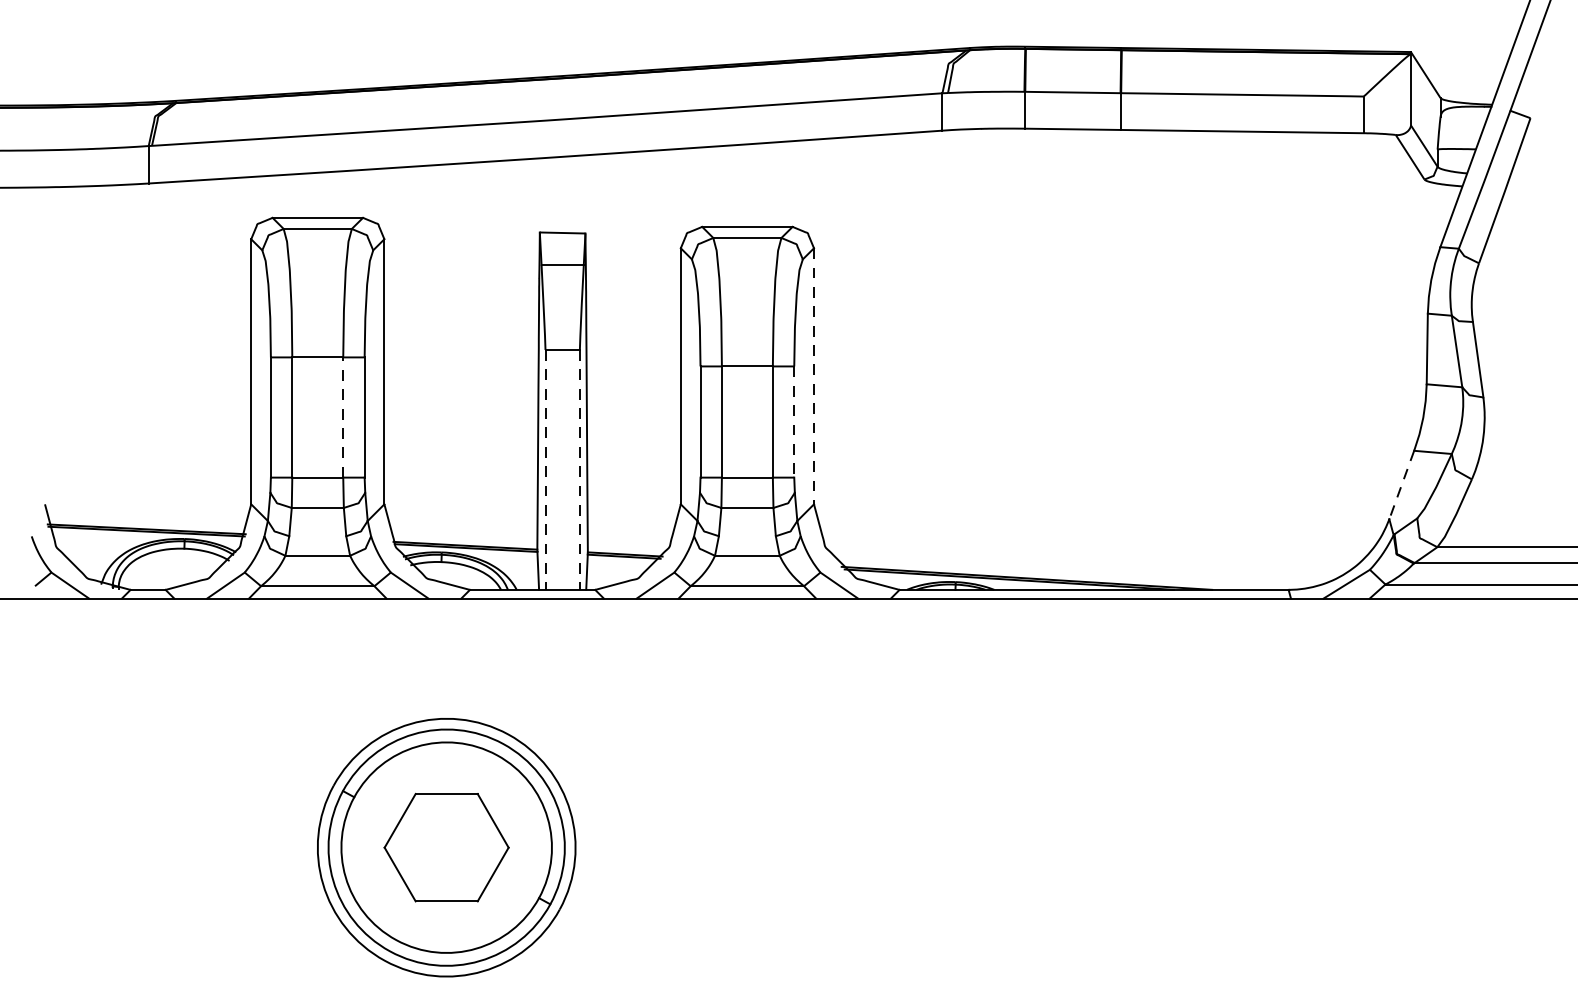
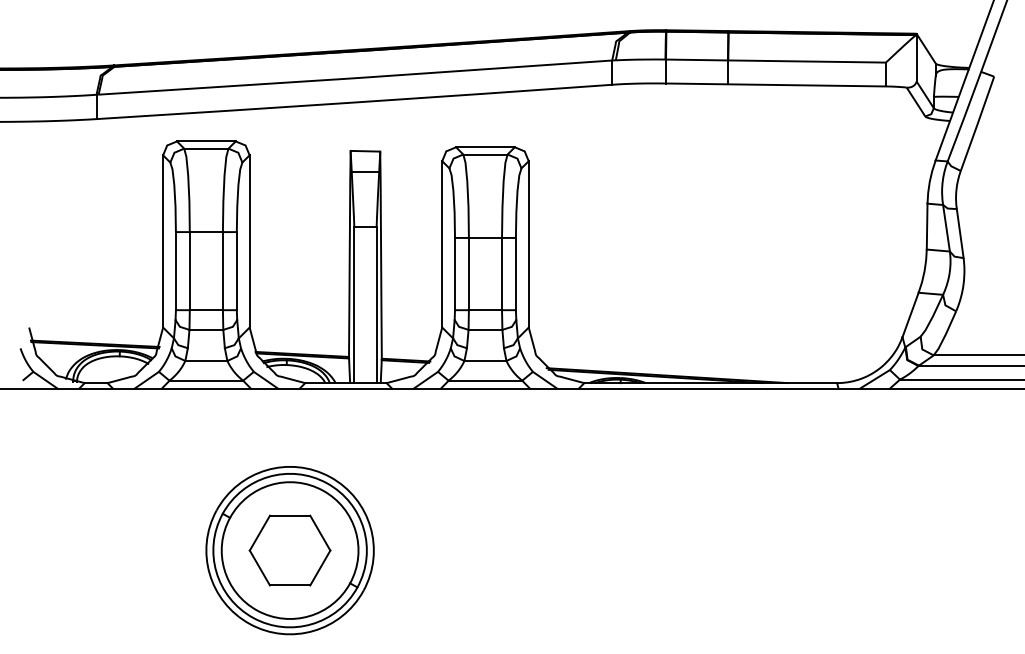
line: (813, 376) -> (528, 244), dashed -> solid
line: (342, 416) -> (222, 270), dashed -> solid
line: (793, 422) -> (515, 274), dashed -> solid
line: (545, 470) -> (354, 305), dashed -> solid
line: (579, 470) -> (376, 305), dashed -> solid
line: (1401, 485) -> (910, 315), dashed -> solid

